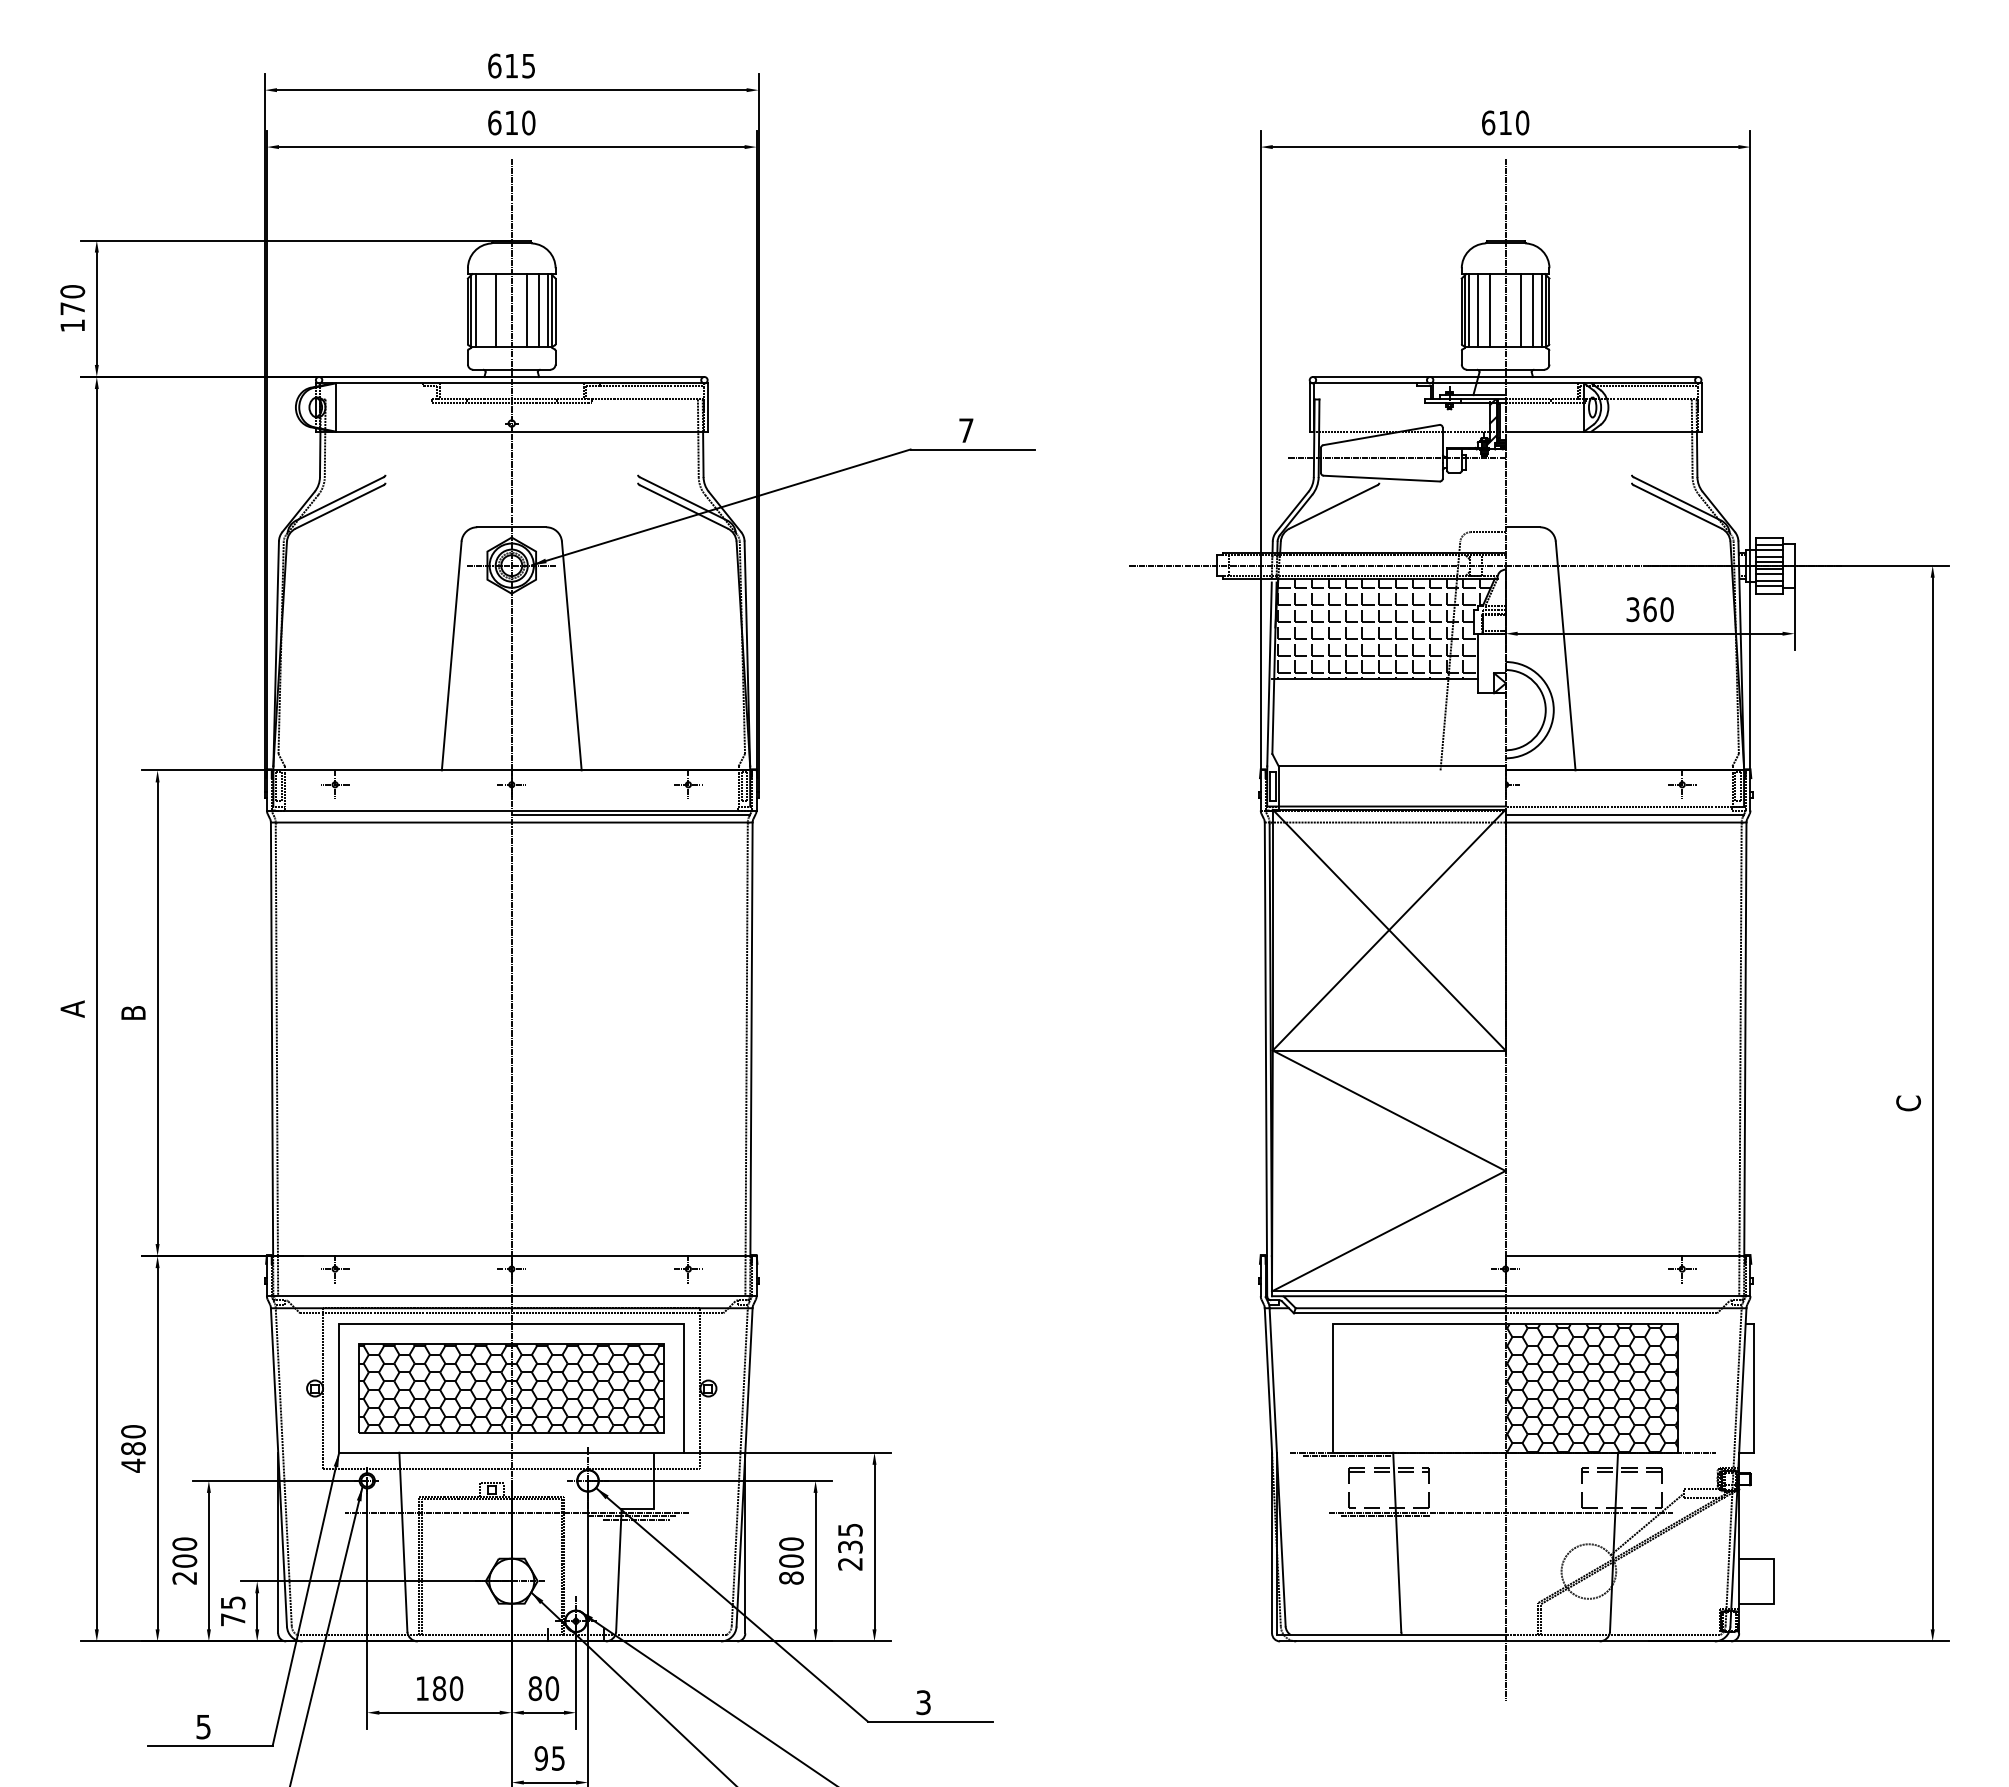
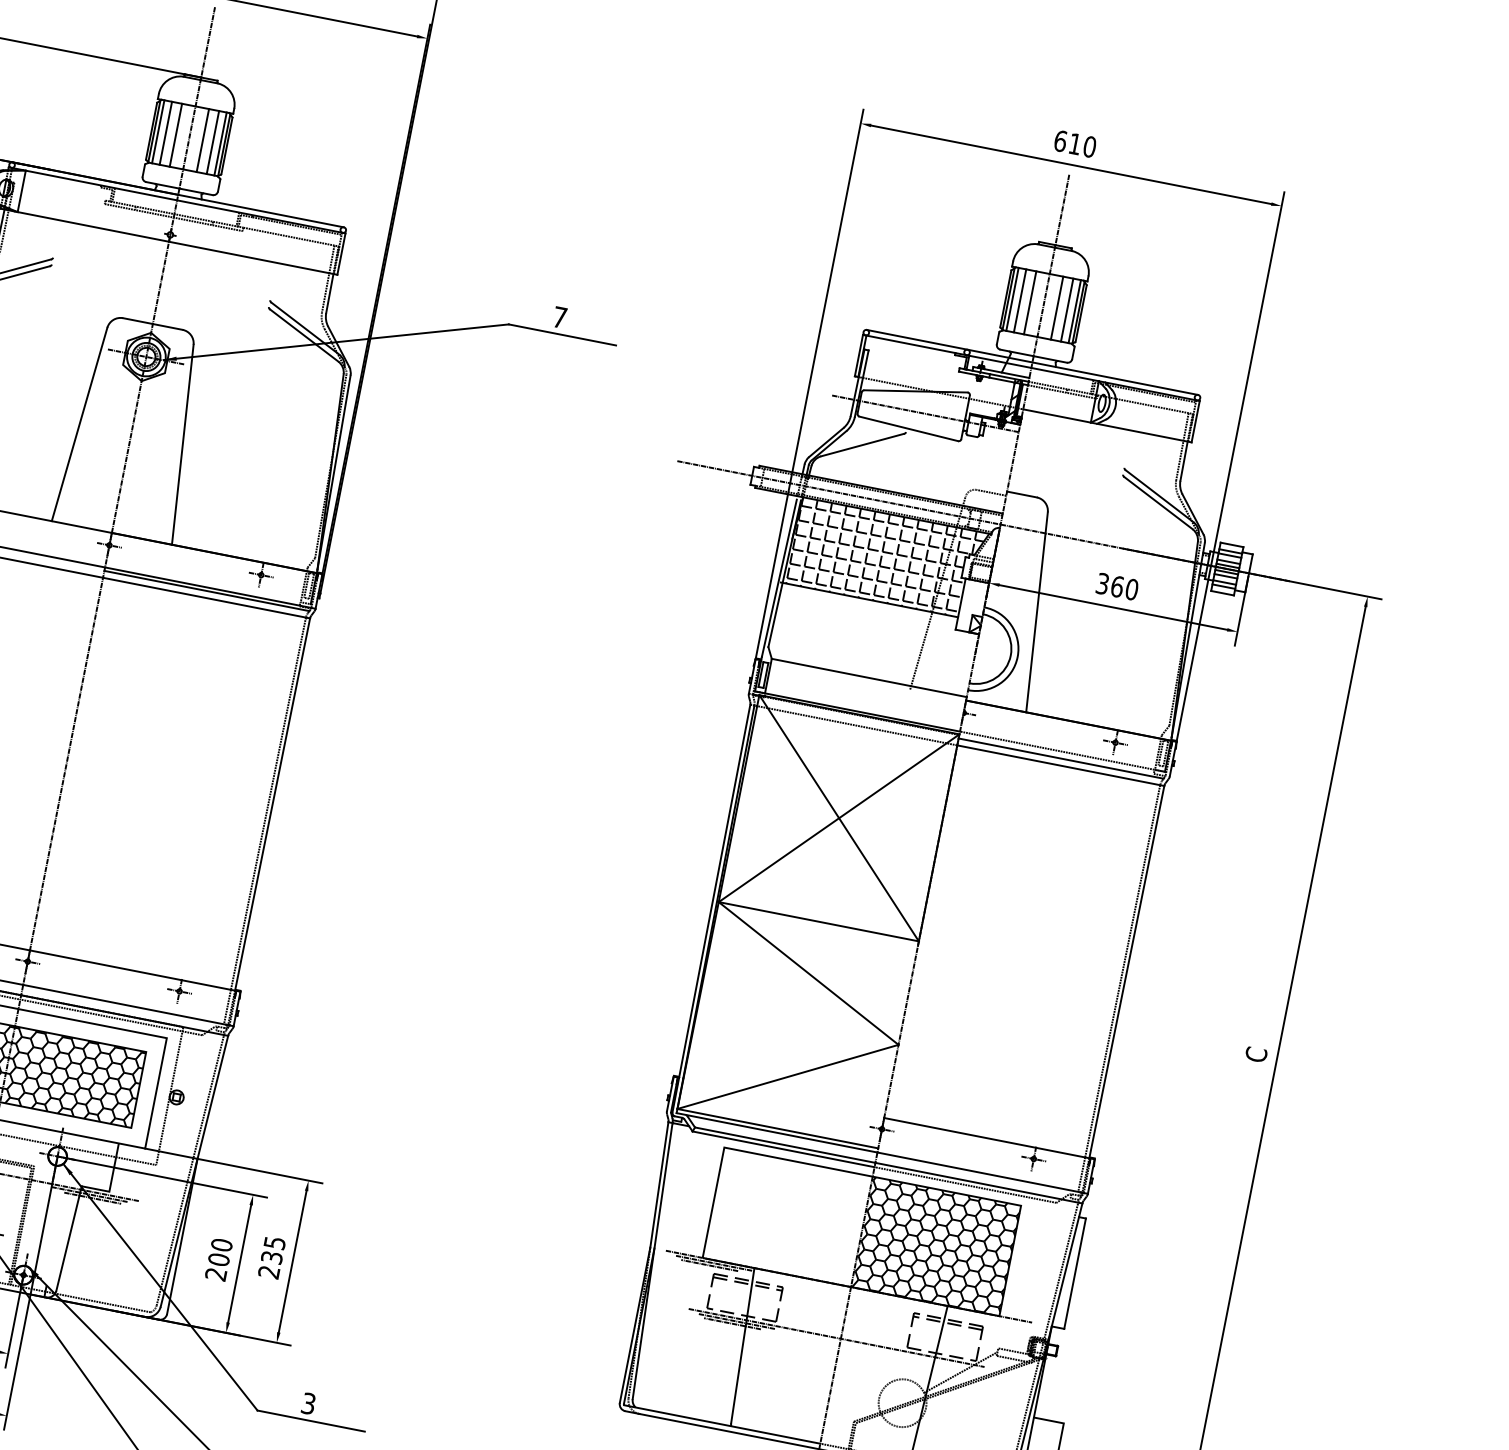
line: (484, 310) -> (166, 133), added
line: (1342, 1459) -> (709, 1265), added
line: (1380, 1519) -> (732, 1323), added
text: (791, 1577) -> (216, 1273), 800 -> 200

